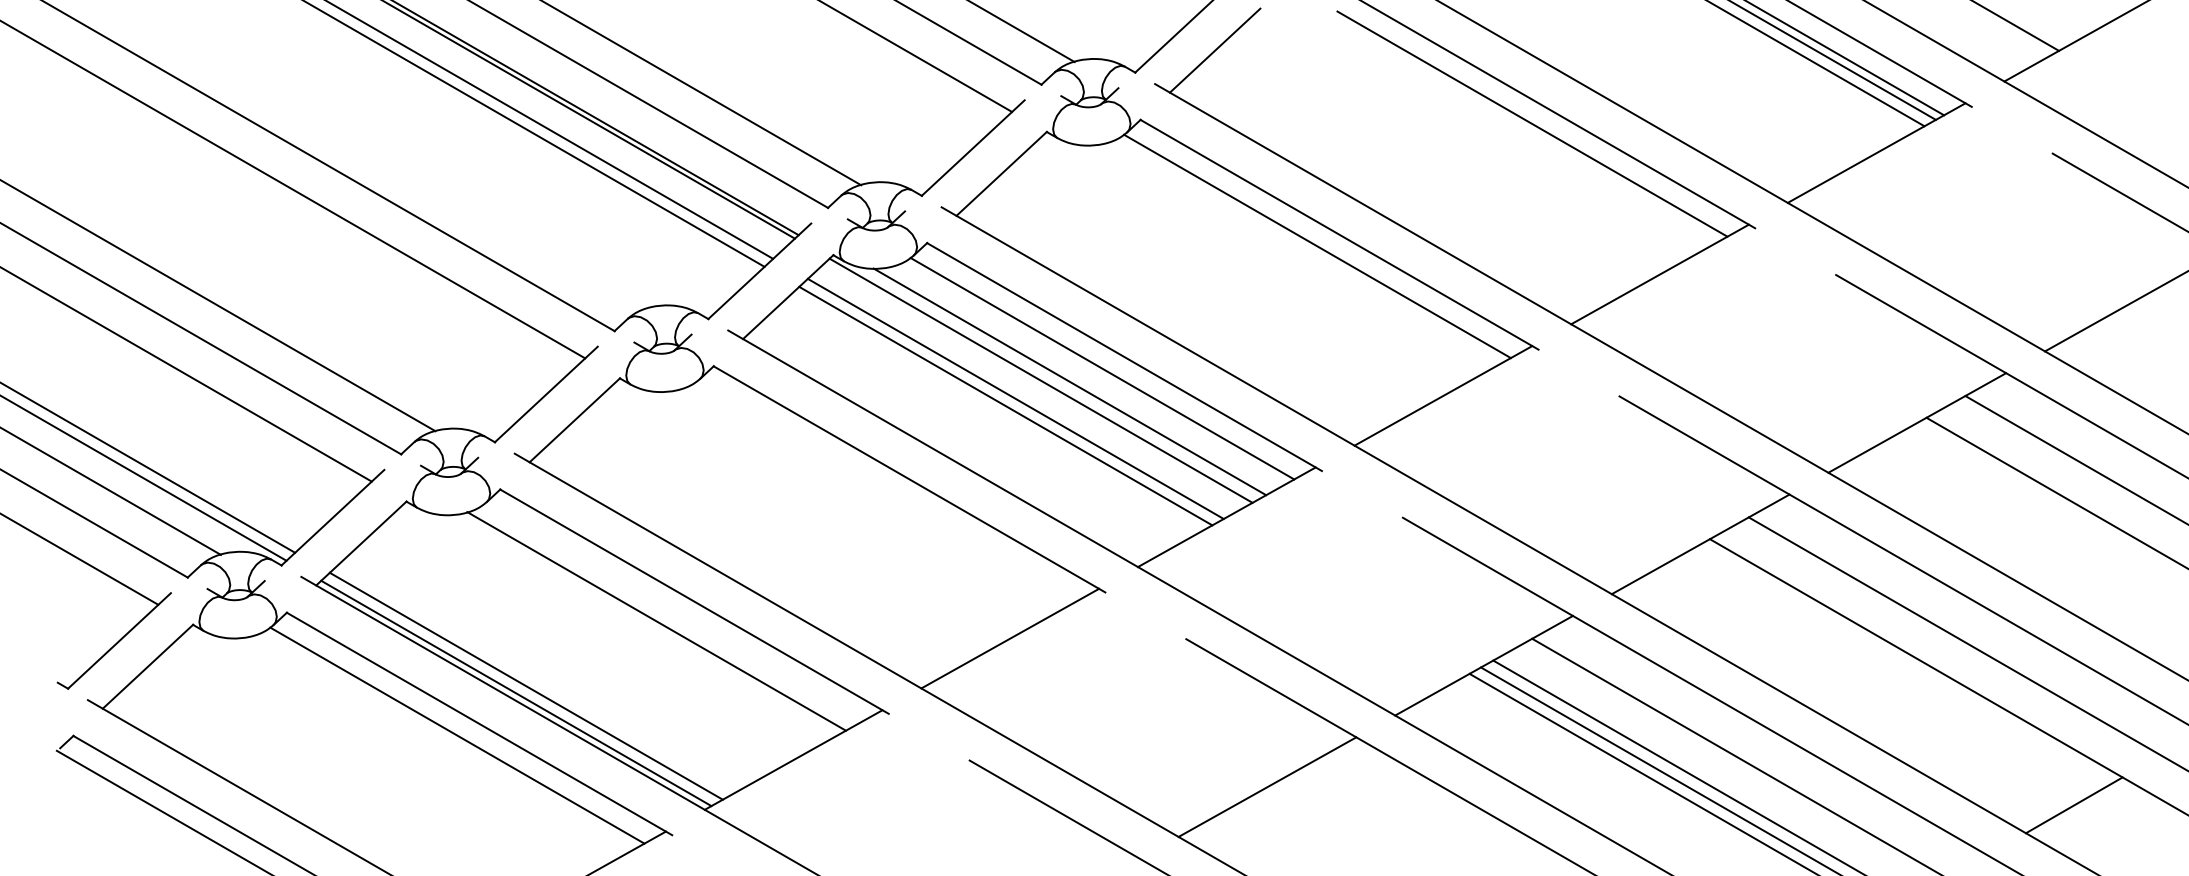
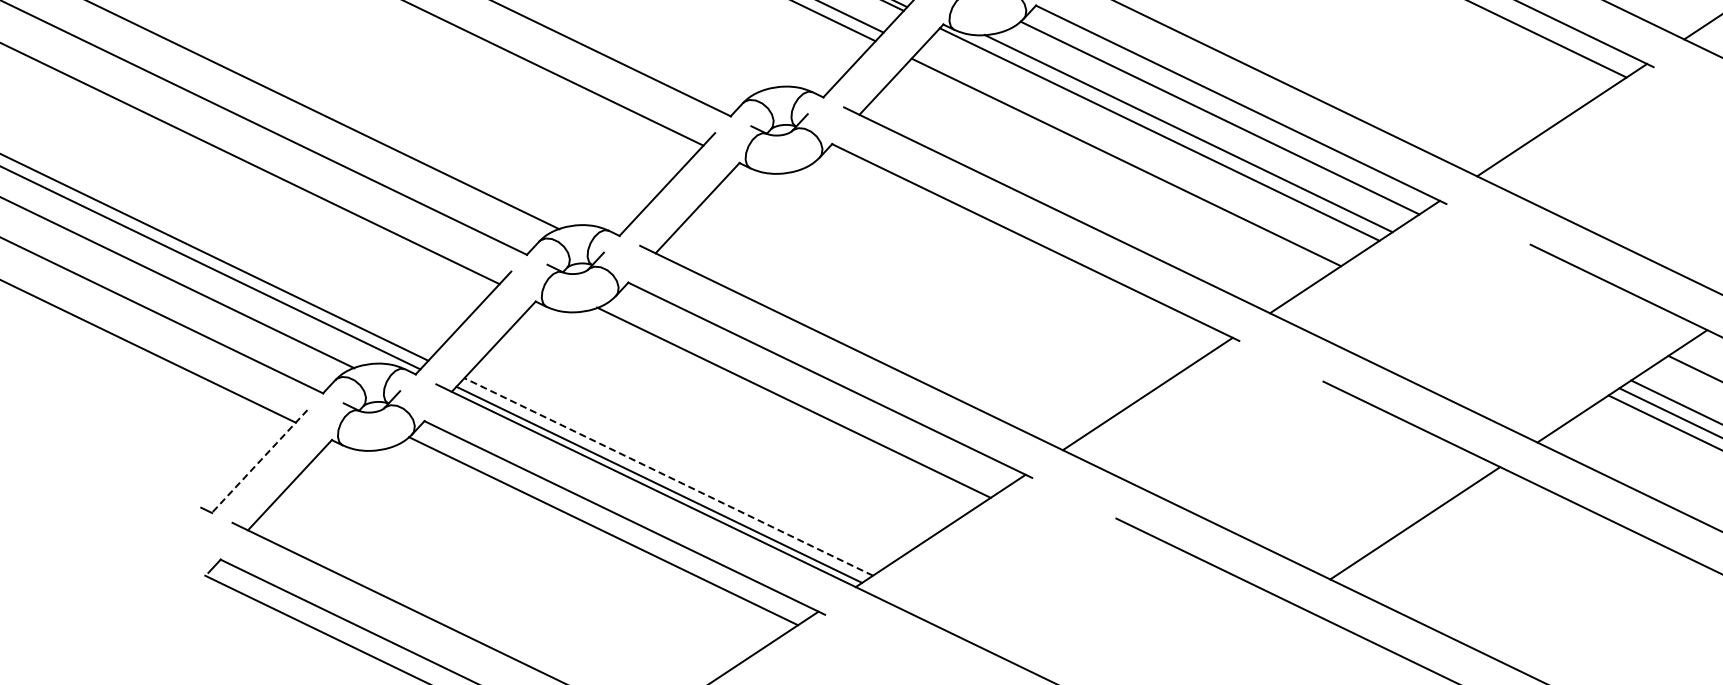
line: (1015, 398) -> (1135, 154), removed
line: (119, 641) -> (259, 462), solid -> dashed
line: (526, 686) -> (668, 477), solid -> dashed

